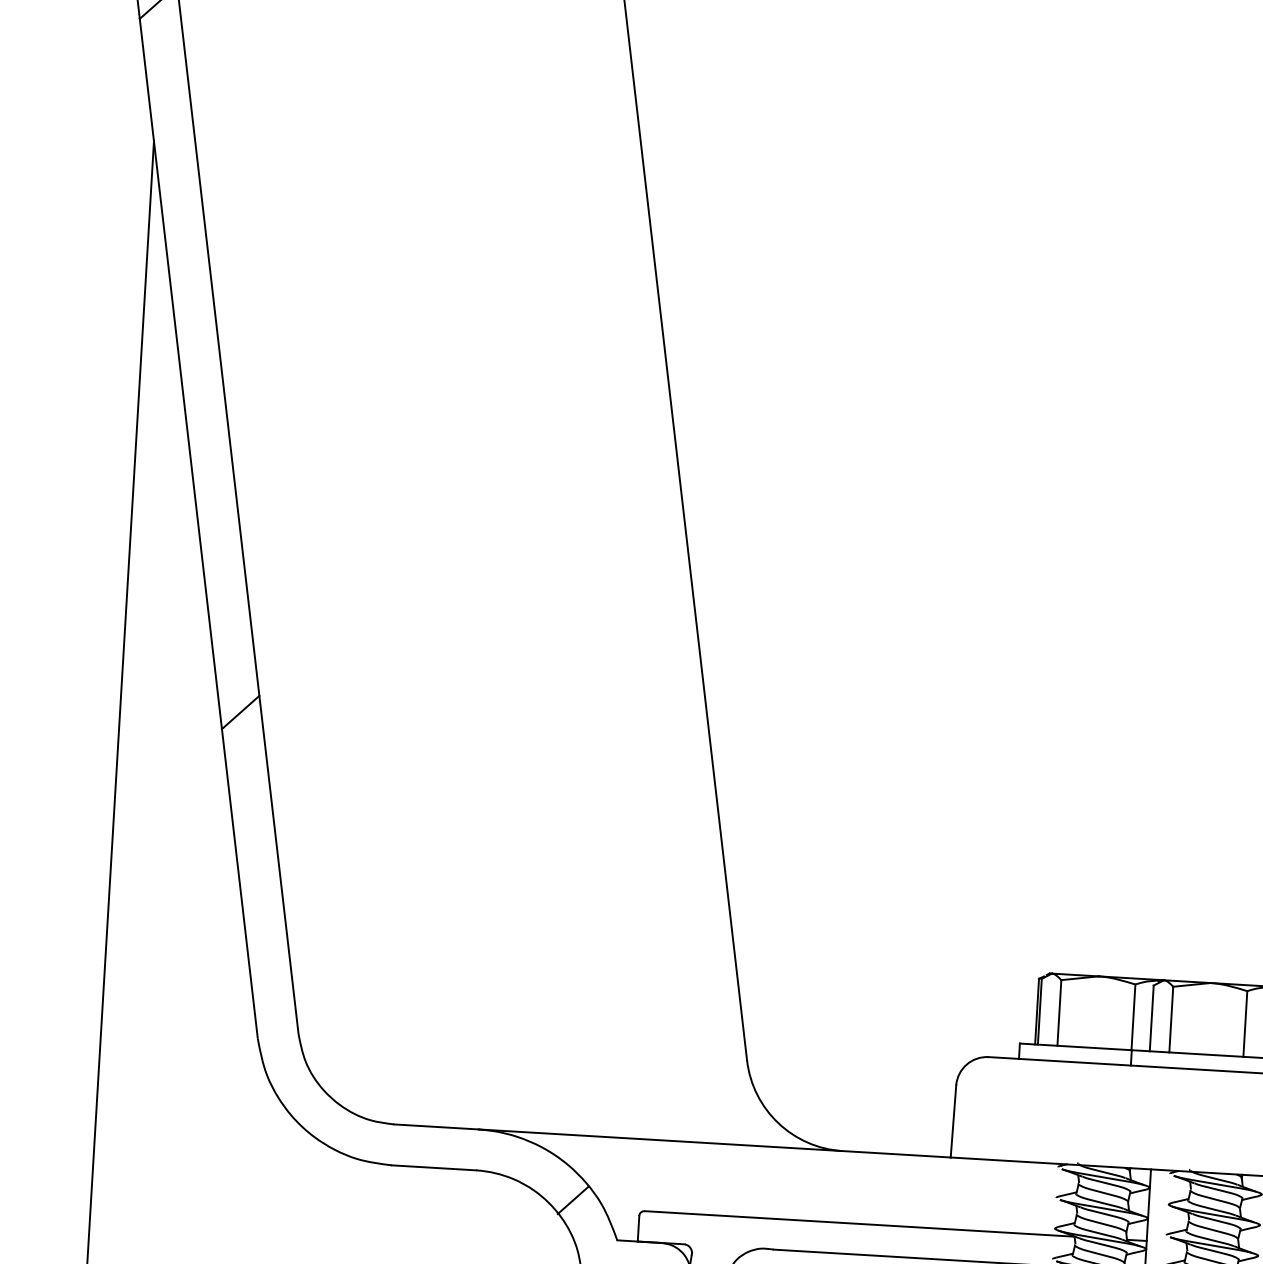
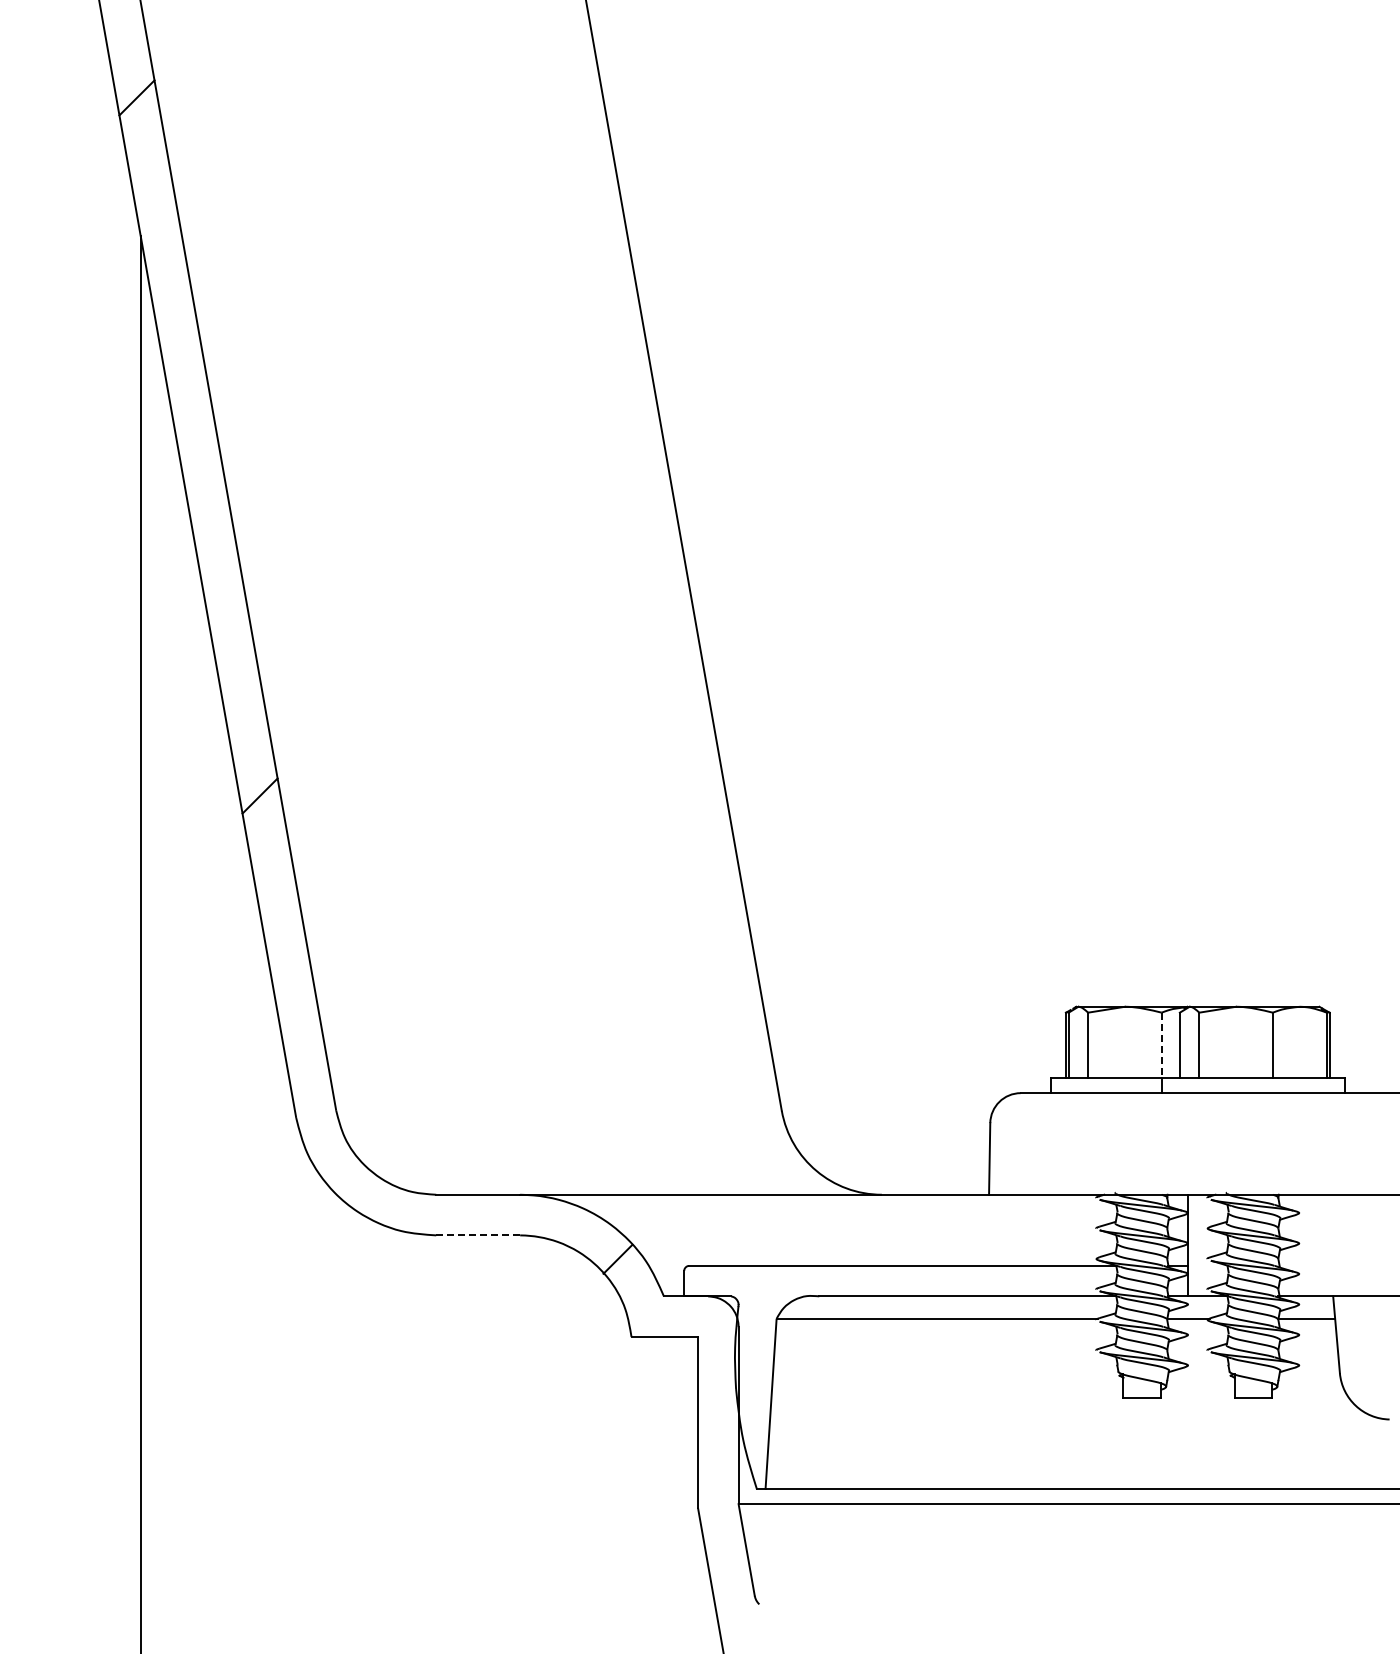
line: (1133, 1017) -> (1161, 1045), solid -> dashed
line: (434, 1167) -> (478, 1235), solid -> dashed

